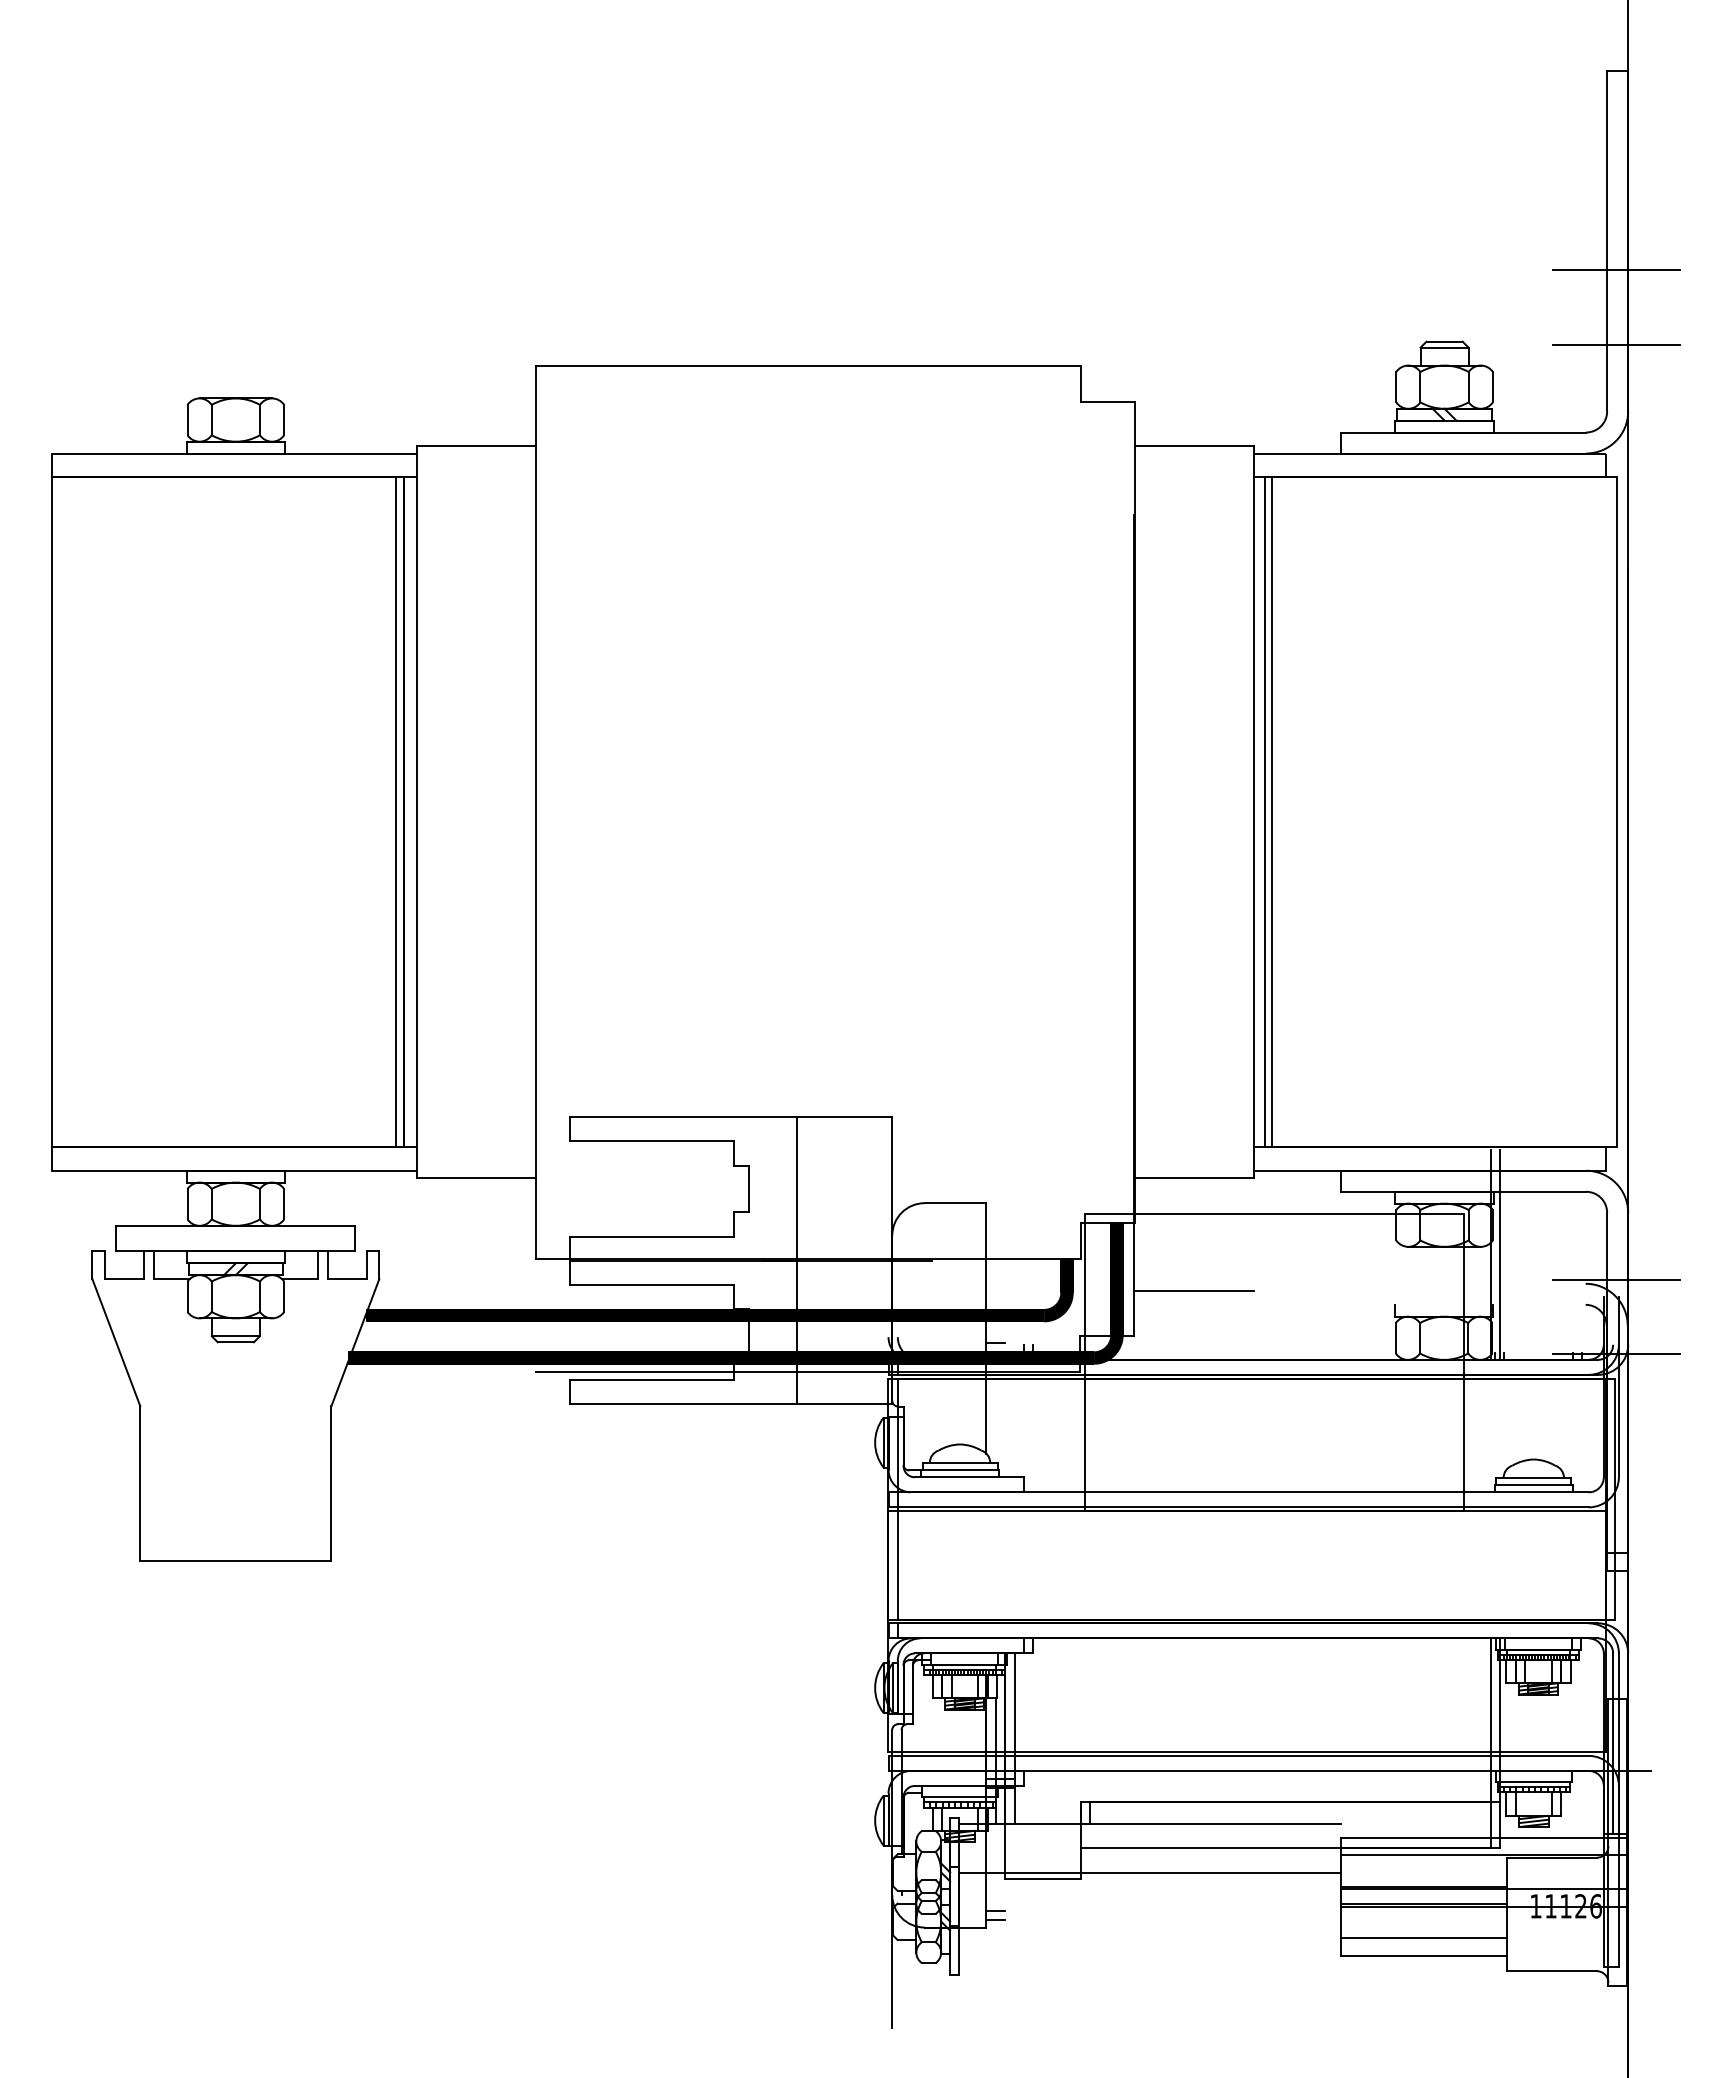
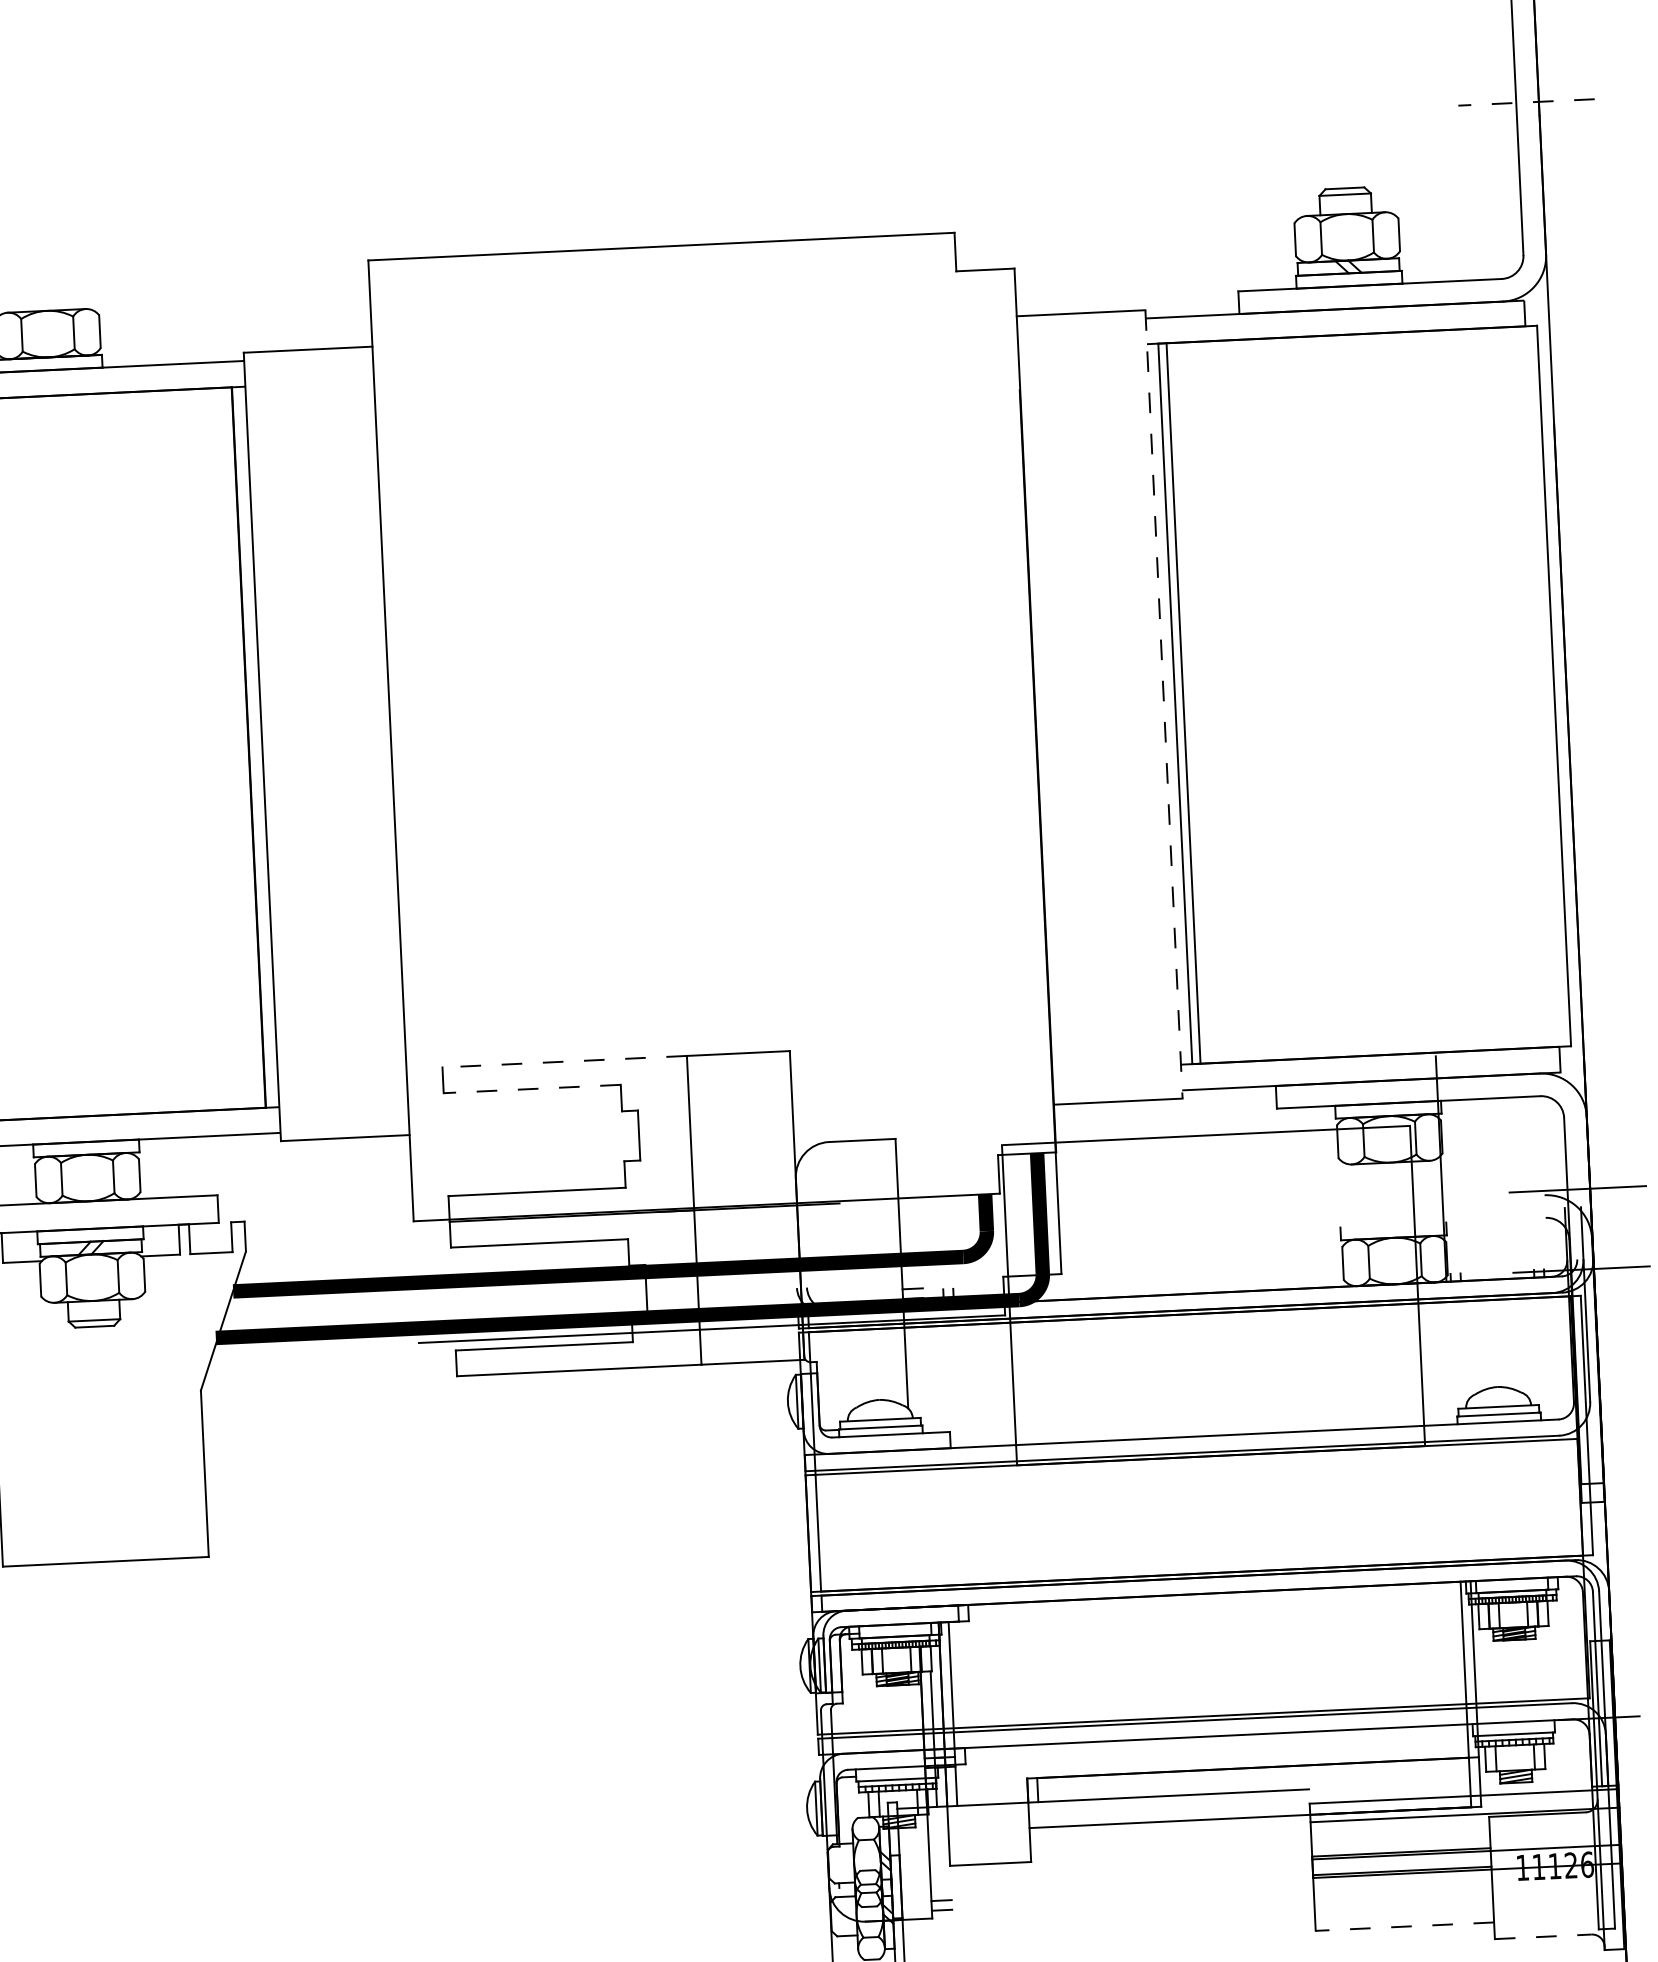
line: (1616, 269) -> (1526, 101), solid -> dashed
line: (1616, 344) -> (1530, 182), removed
line: (396, 811) -> (240, 747), removed
line: (1254, 812) -> (1164, 704), solid -> dashed
line: (683, 1117) -> (565, 1062), solid -> dashed
line: (651, 1141) -> (531, 1089), solid -> dashed
line: (1500, 1254) -> (1451, 1168), removed
line: (1193, 1291) -> (1122, 1223), removed
line: (1149, 1873) -> (1105, 1852), removed
line: (1424, 1938) -> (1404, 1908), removed
line: (1424, 1955) -> (1405, 1926), solid -> dashed
line: (1552, 1971) -> (1543, 1937), solid -> dashed

